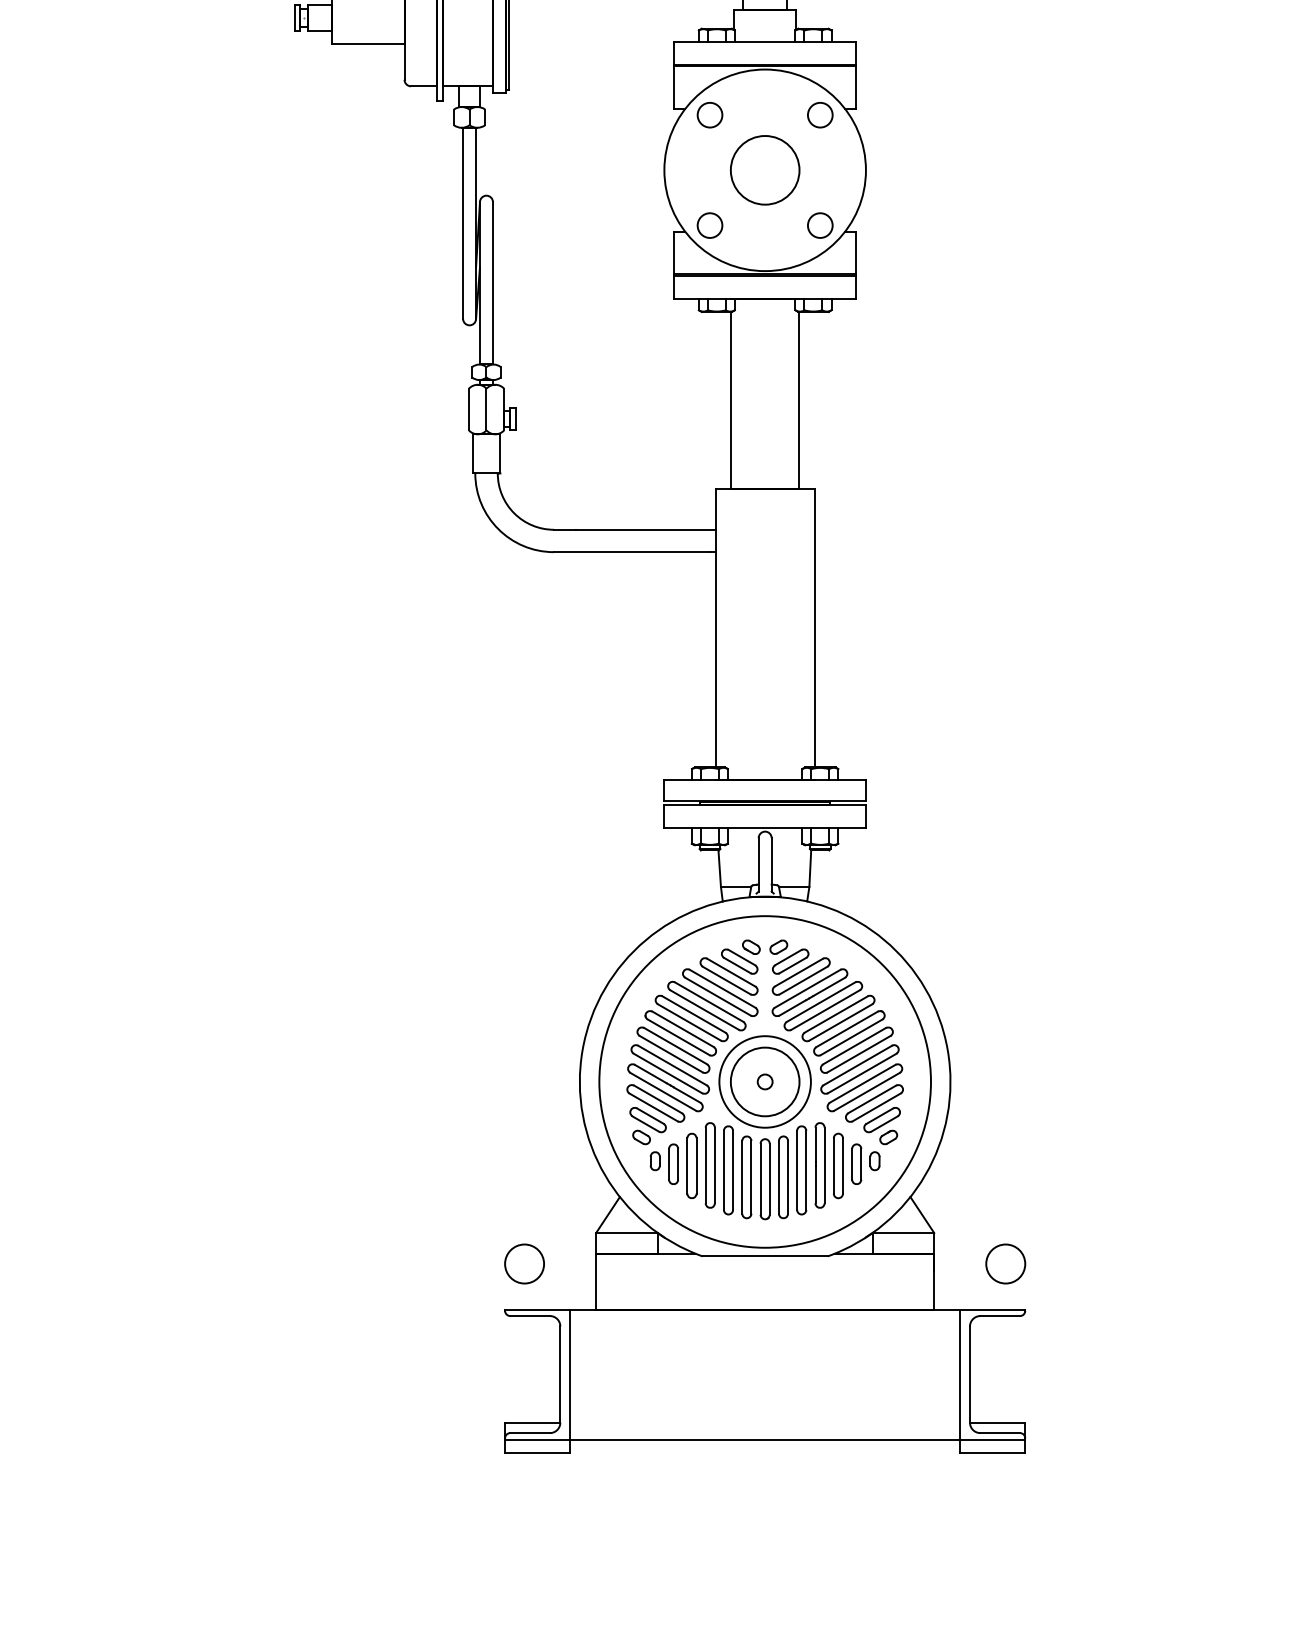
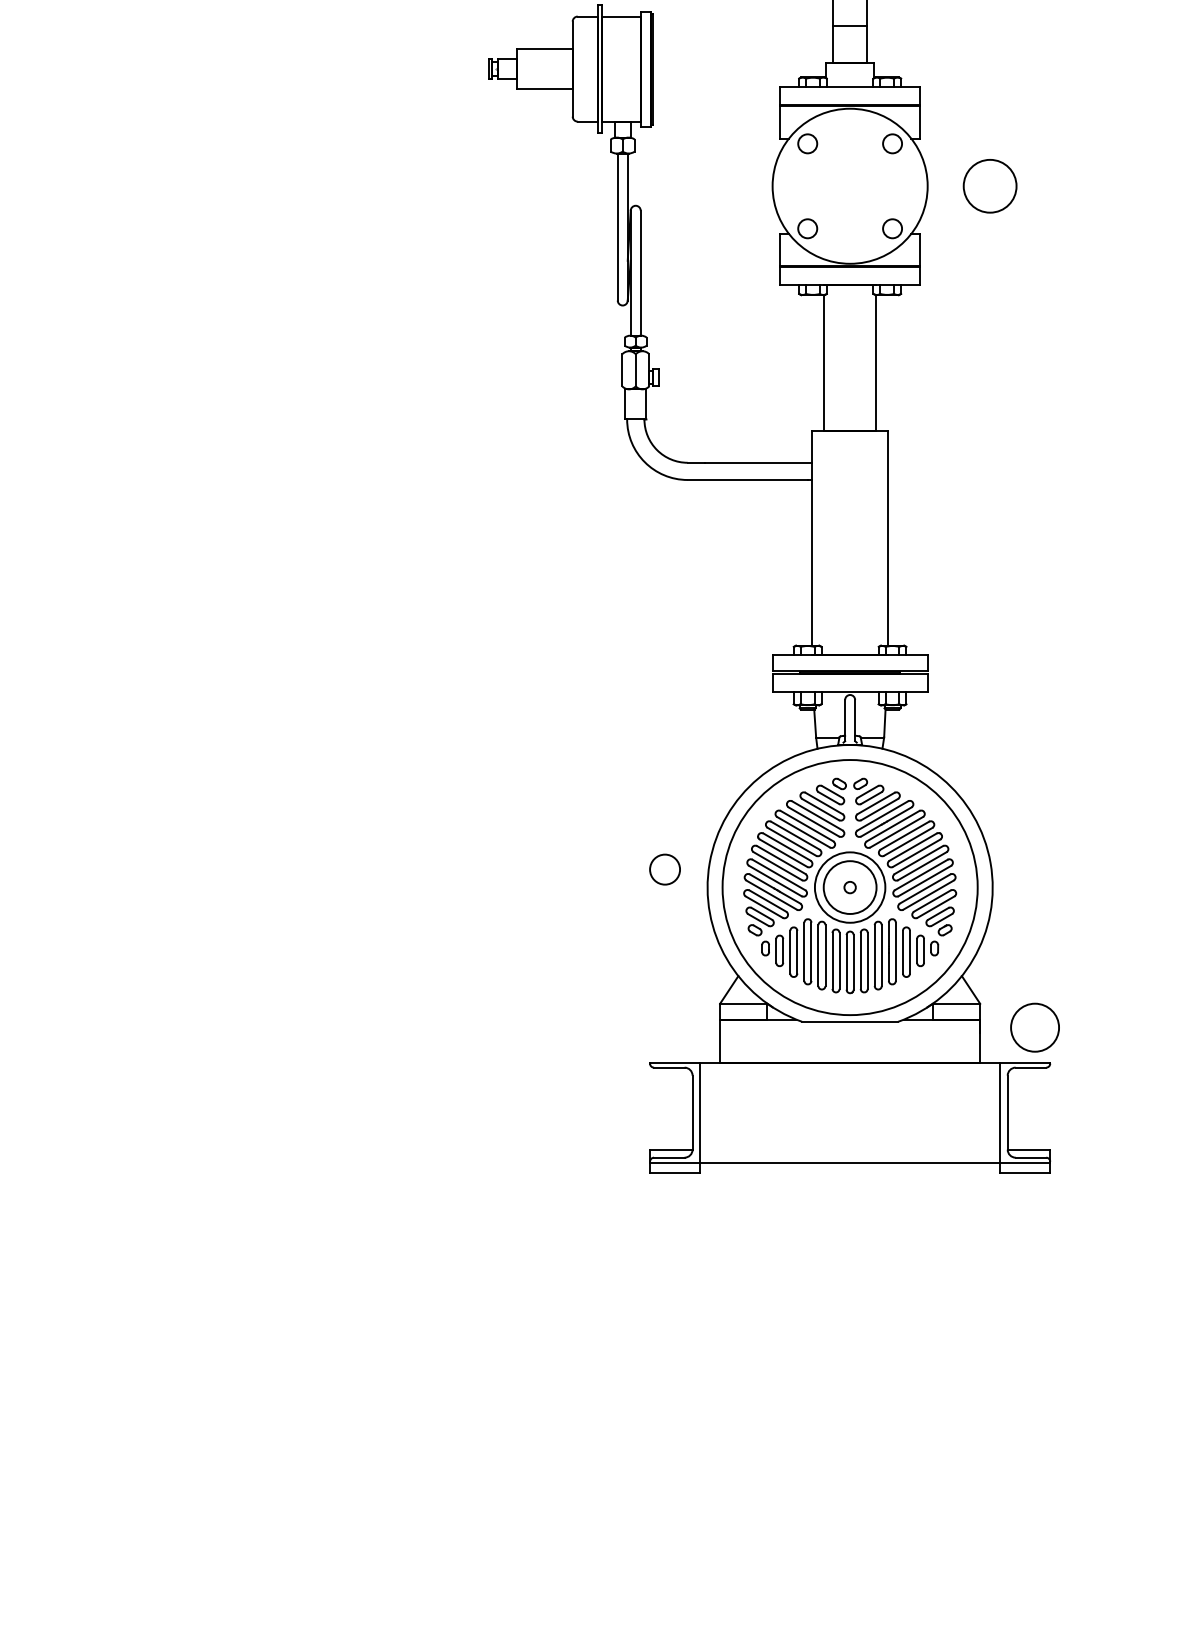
circle: (764, 170) -> (989, 186), moved
circle: (523, 1263) -> (664, 869), moved
circle: (1006, 1263) -> (1035, 1027), size x1.6

